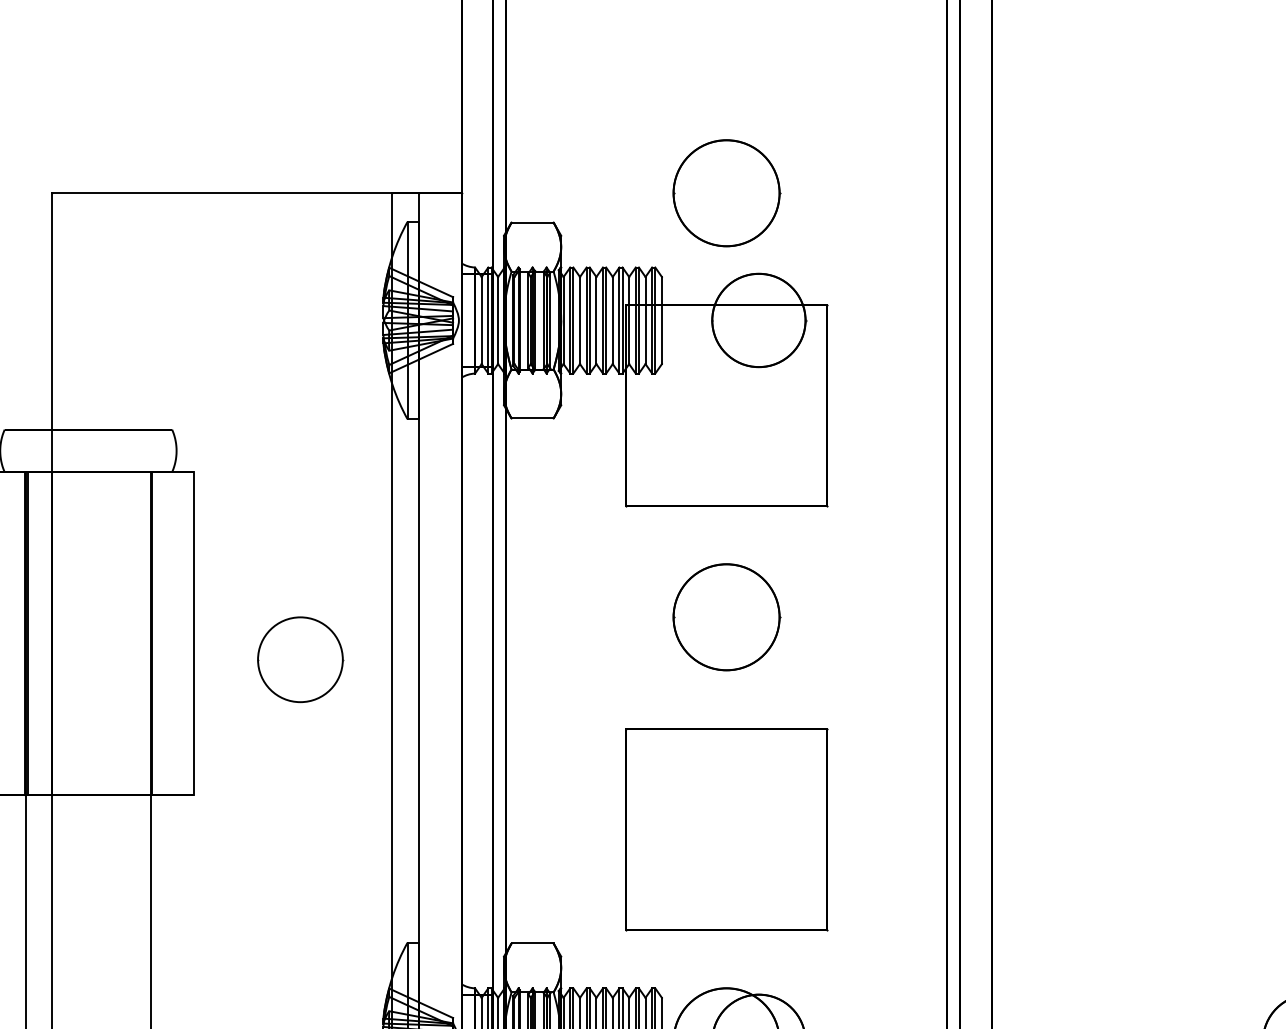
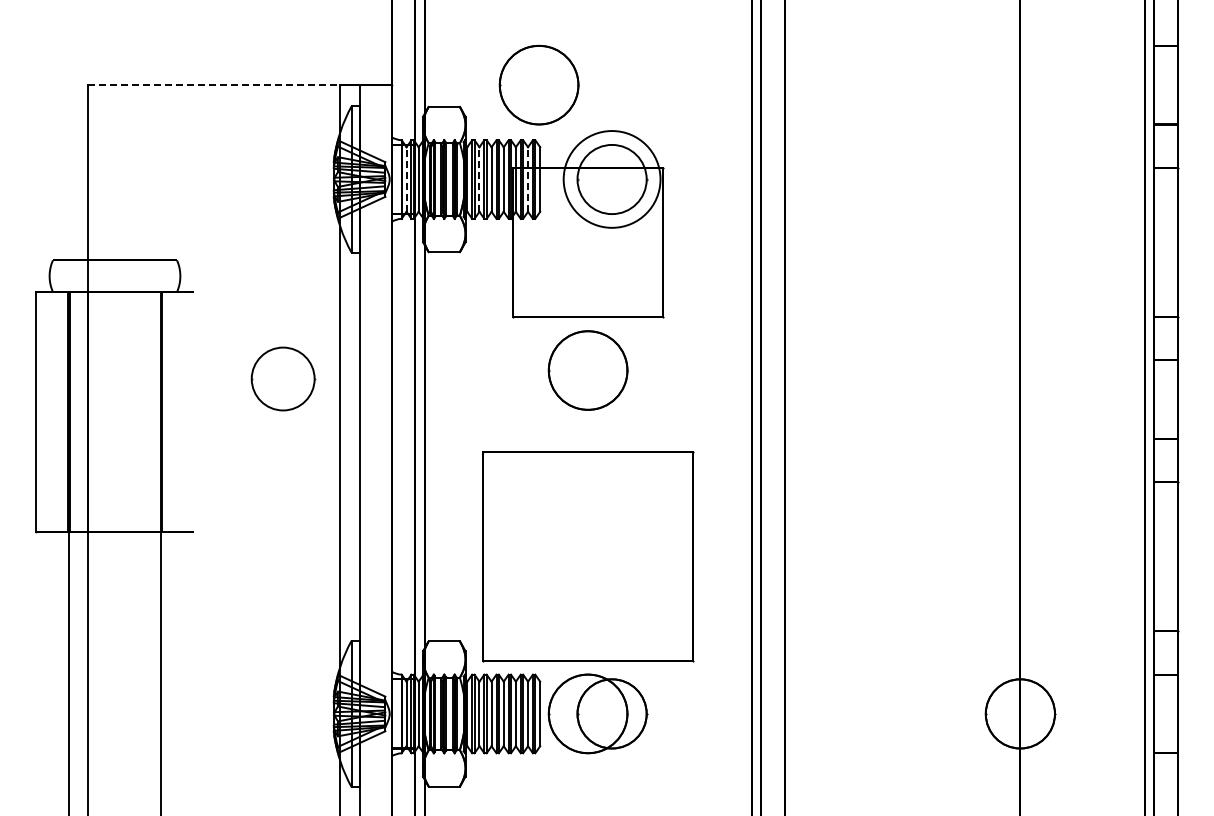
part: (725, 192) -> (538, 84), moved
line: (222, 193) -> (214, 85), solid -> dashed
line: (481, 320) -> (406, 179), solid -> dashed
line: (580, 320) -> (479, 179), solid -> dashed
line: (646, 320) -> (528, 179), solid -> dashed
circle: (758, 320) -> (611, 179), size x1.4
part: (725, 617) -> (587, 370), moved
line: (194, 633) -> (193, 411), removed
part: (300, 659) -> (283, 378), moved
part: (727, 828) -> (588, 556), size x1.4

